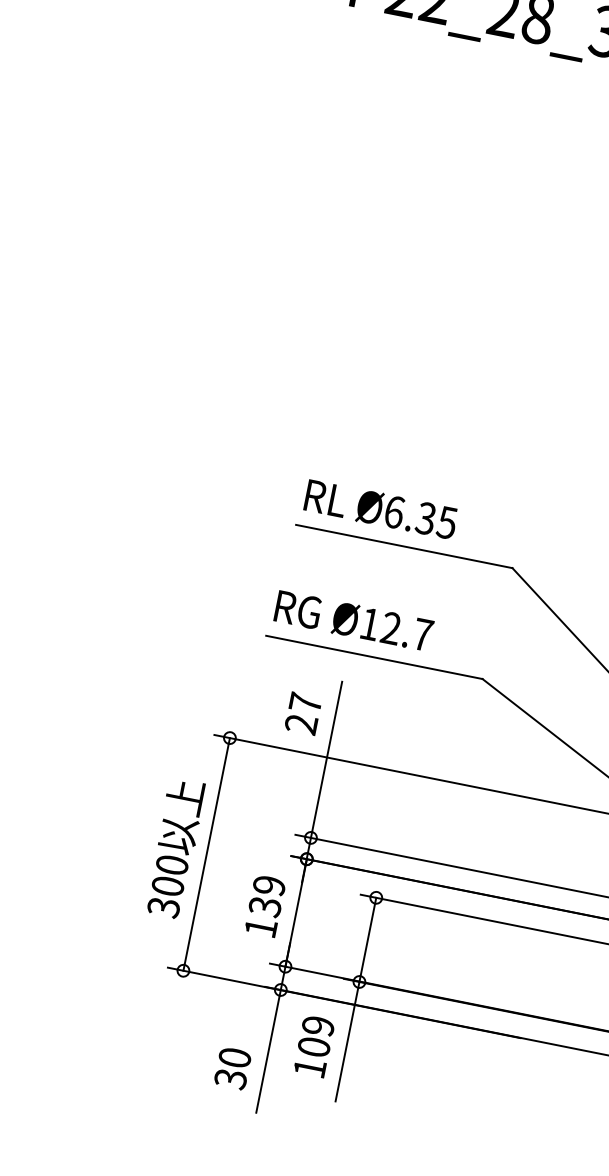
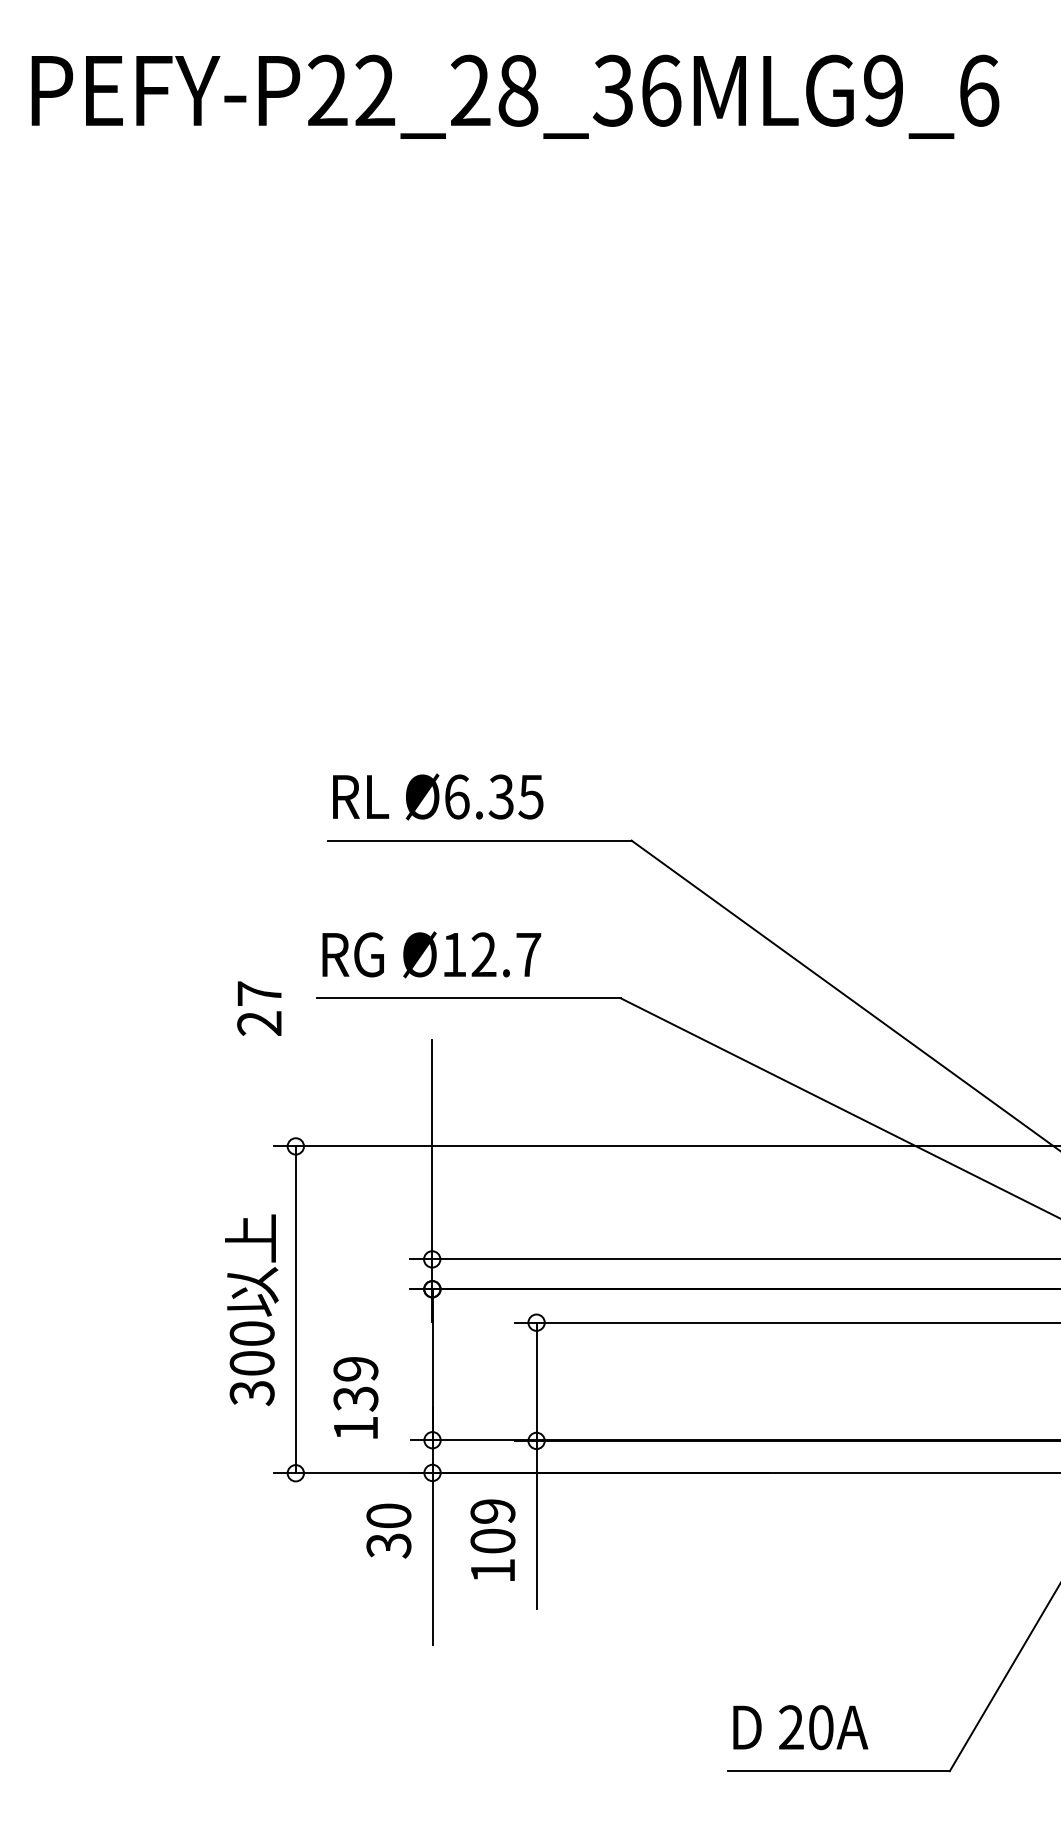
text: (303, 713) -> (259, 1008), moved
text: (265, 905) -> (355, 1397), moved
text: (232, 1068) -> (388, 1530), moved

